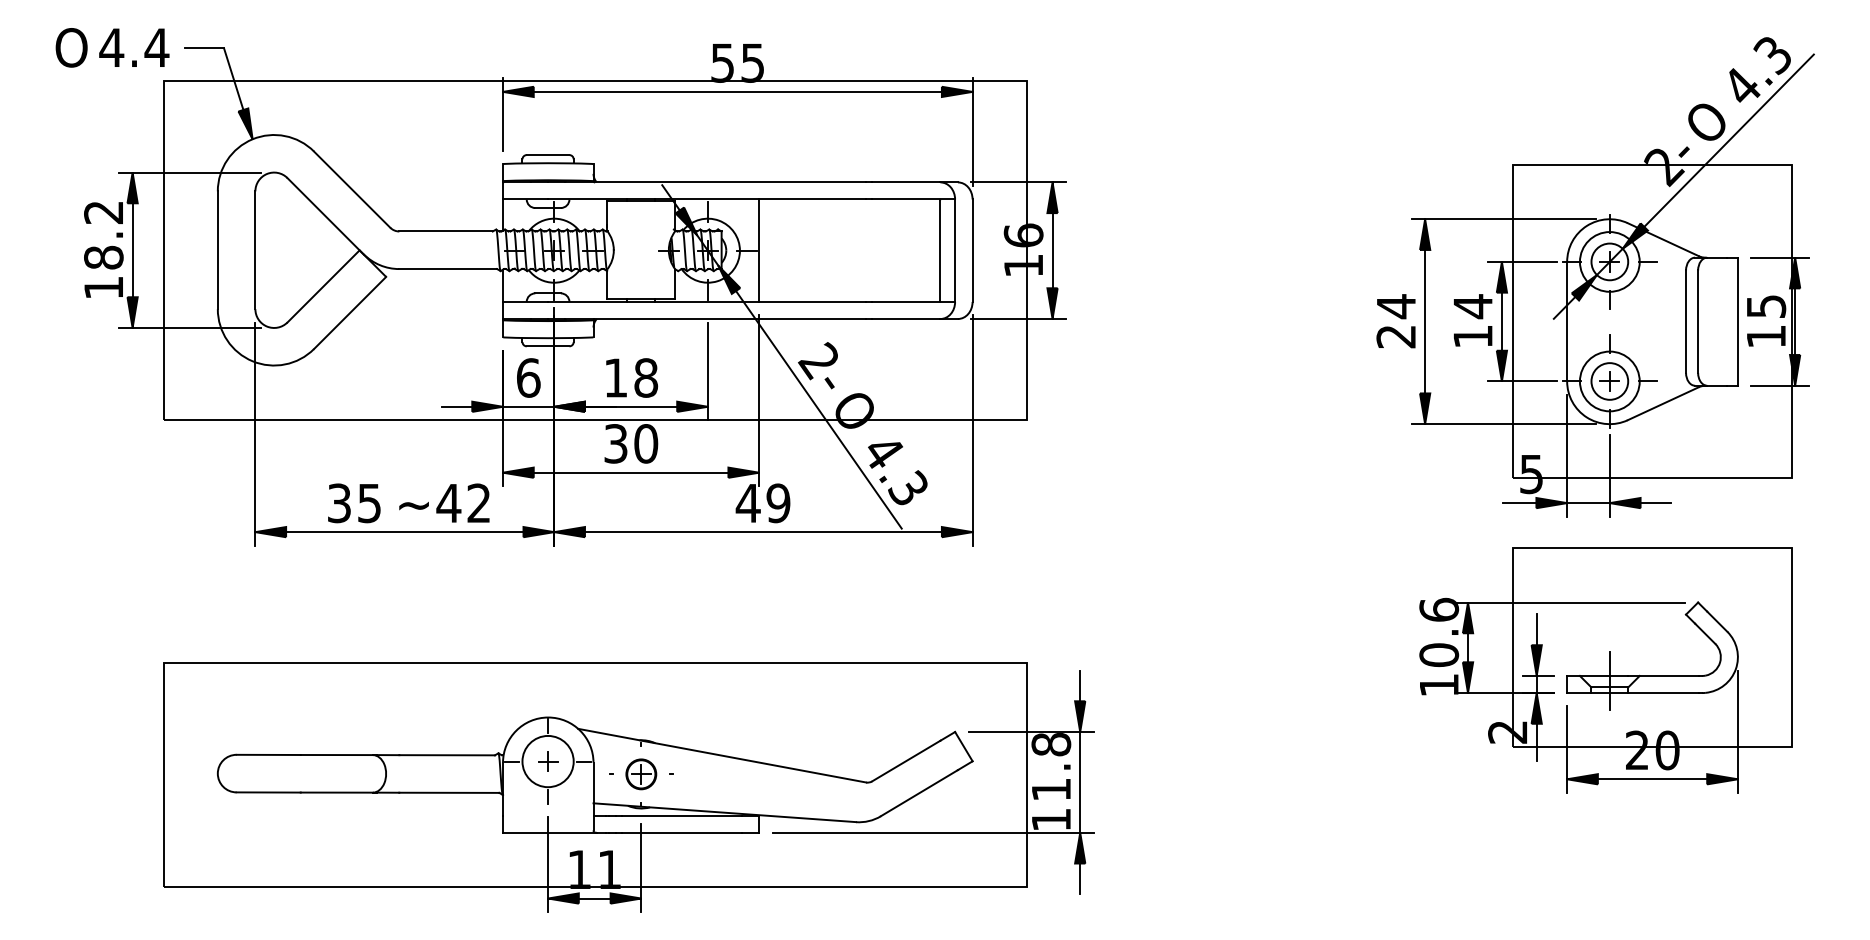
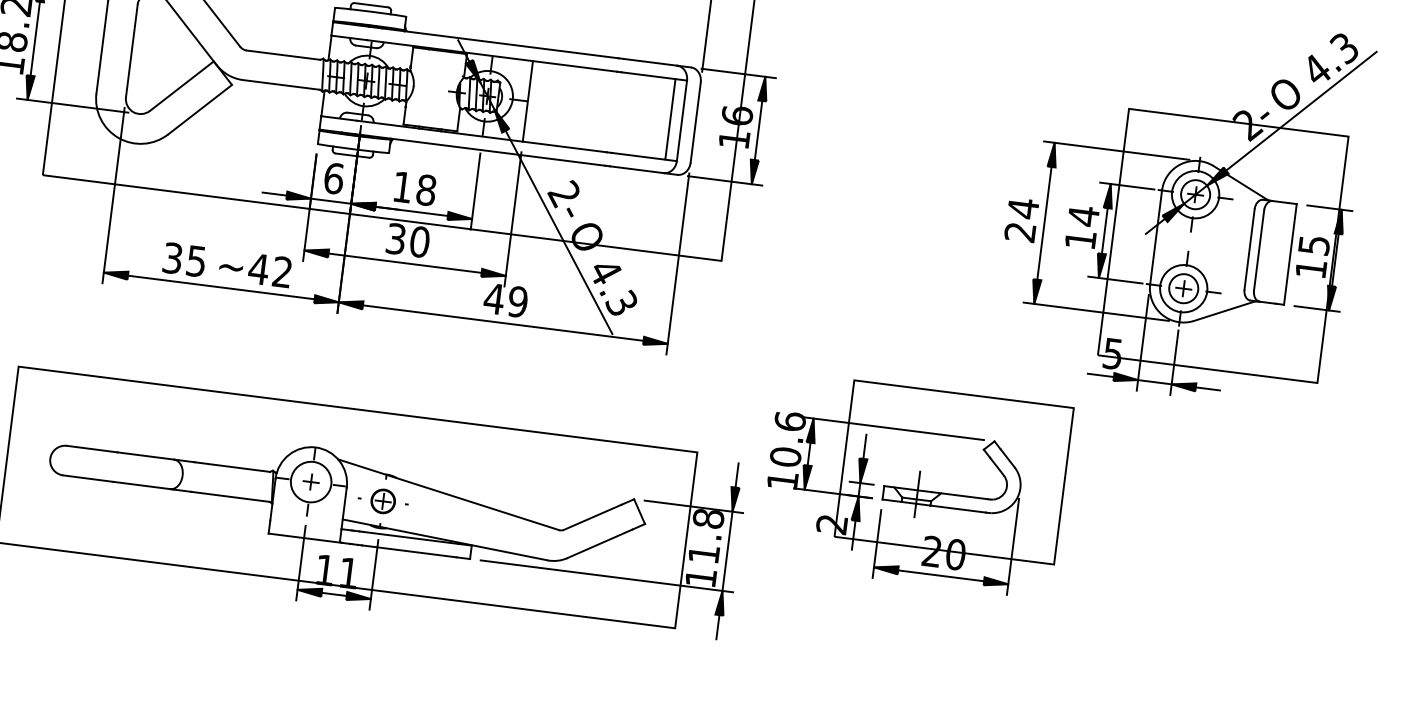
part: (1605, 670) -> (914, 485), moved

